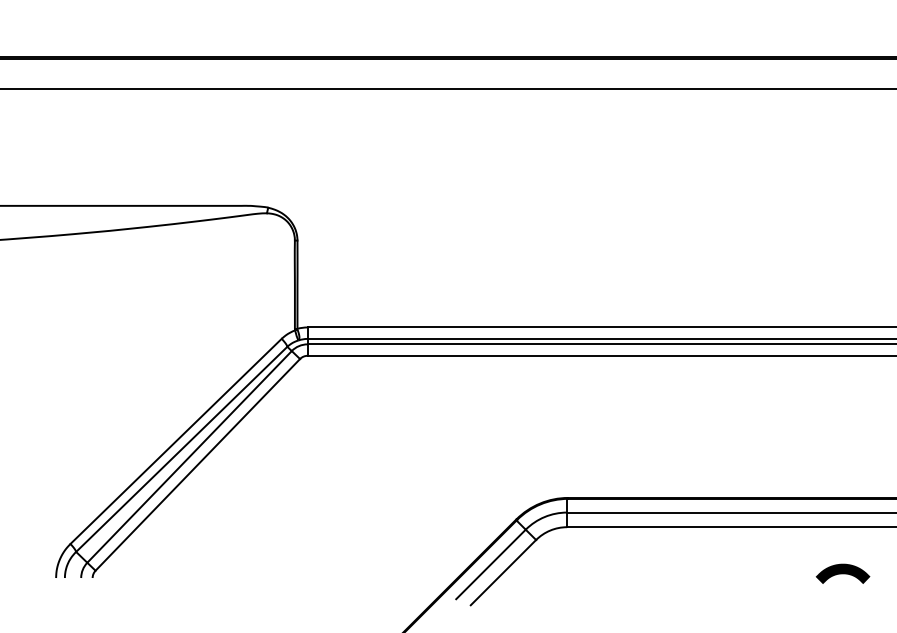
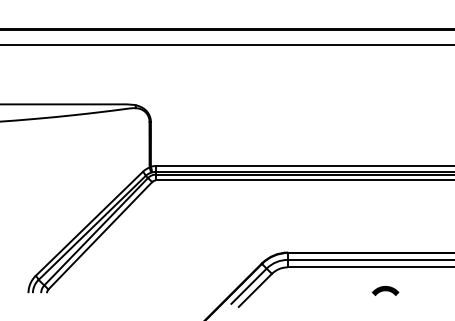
curve: (842, 572) -> (385, 290), moved

